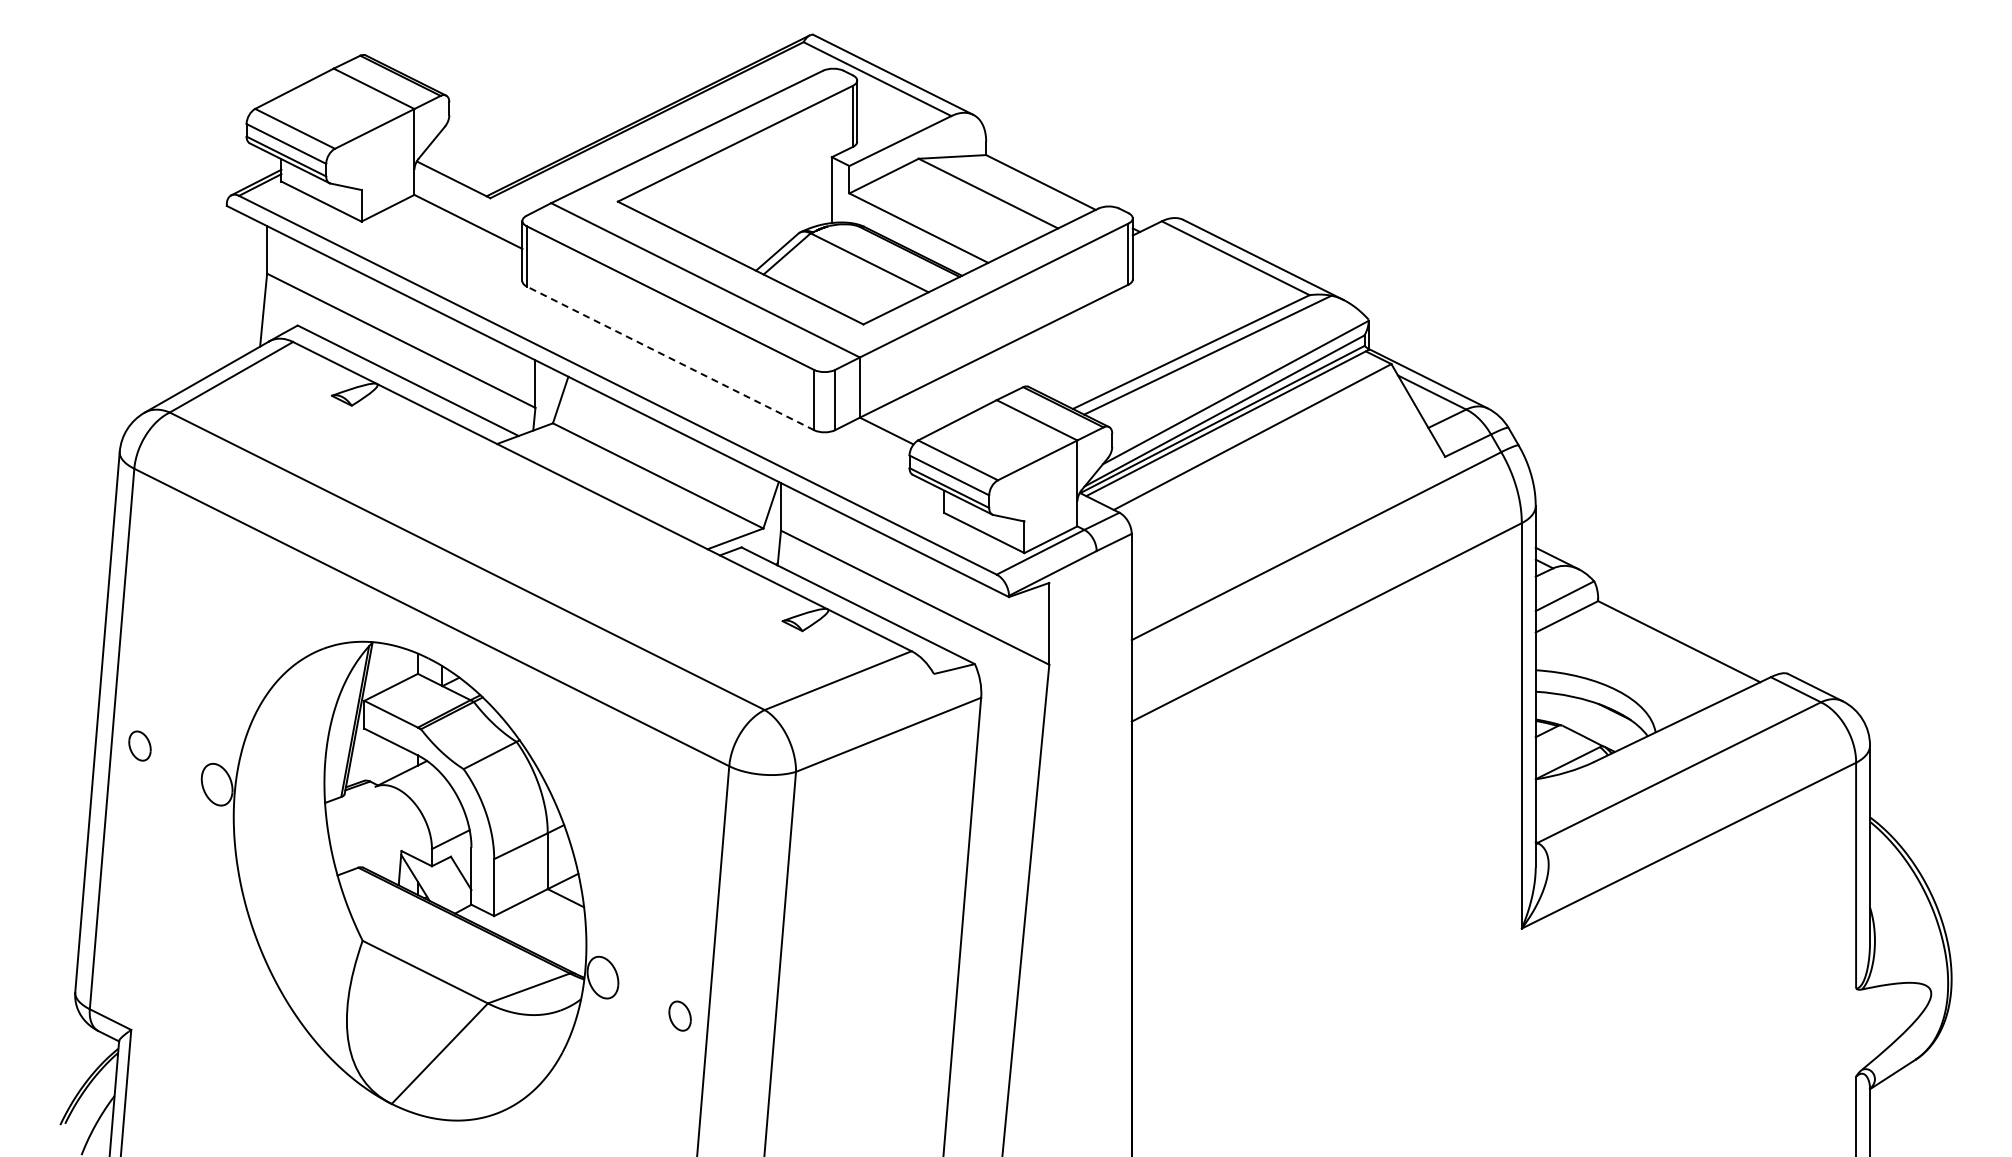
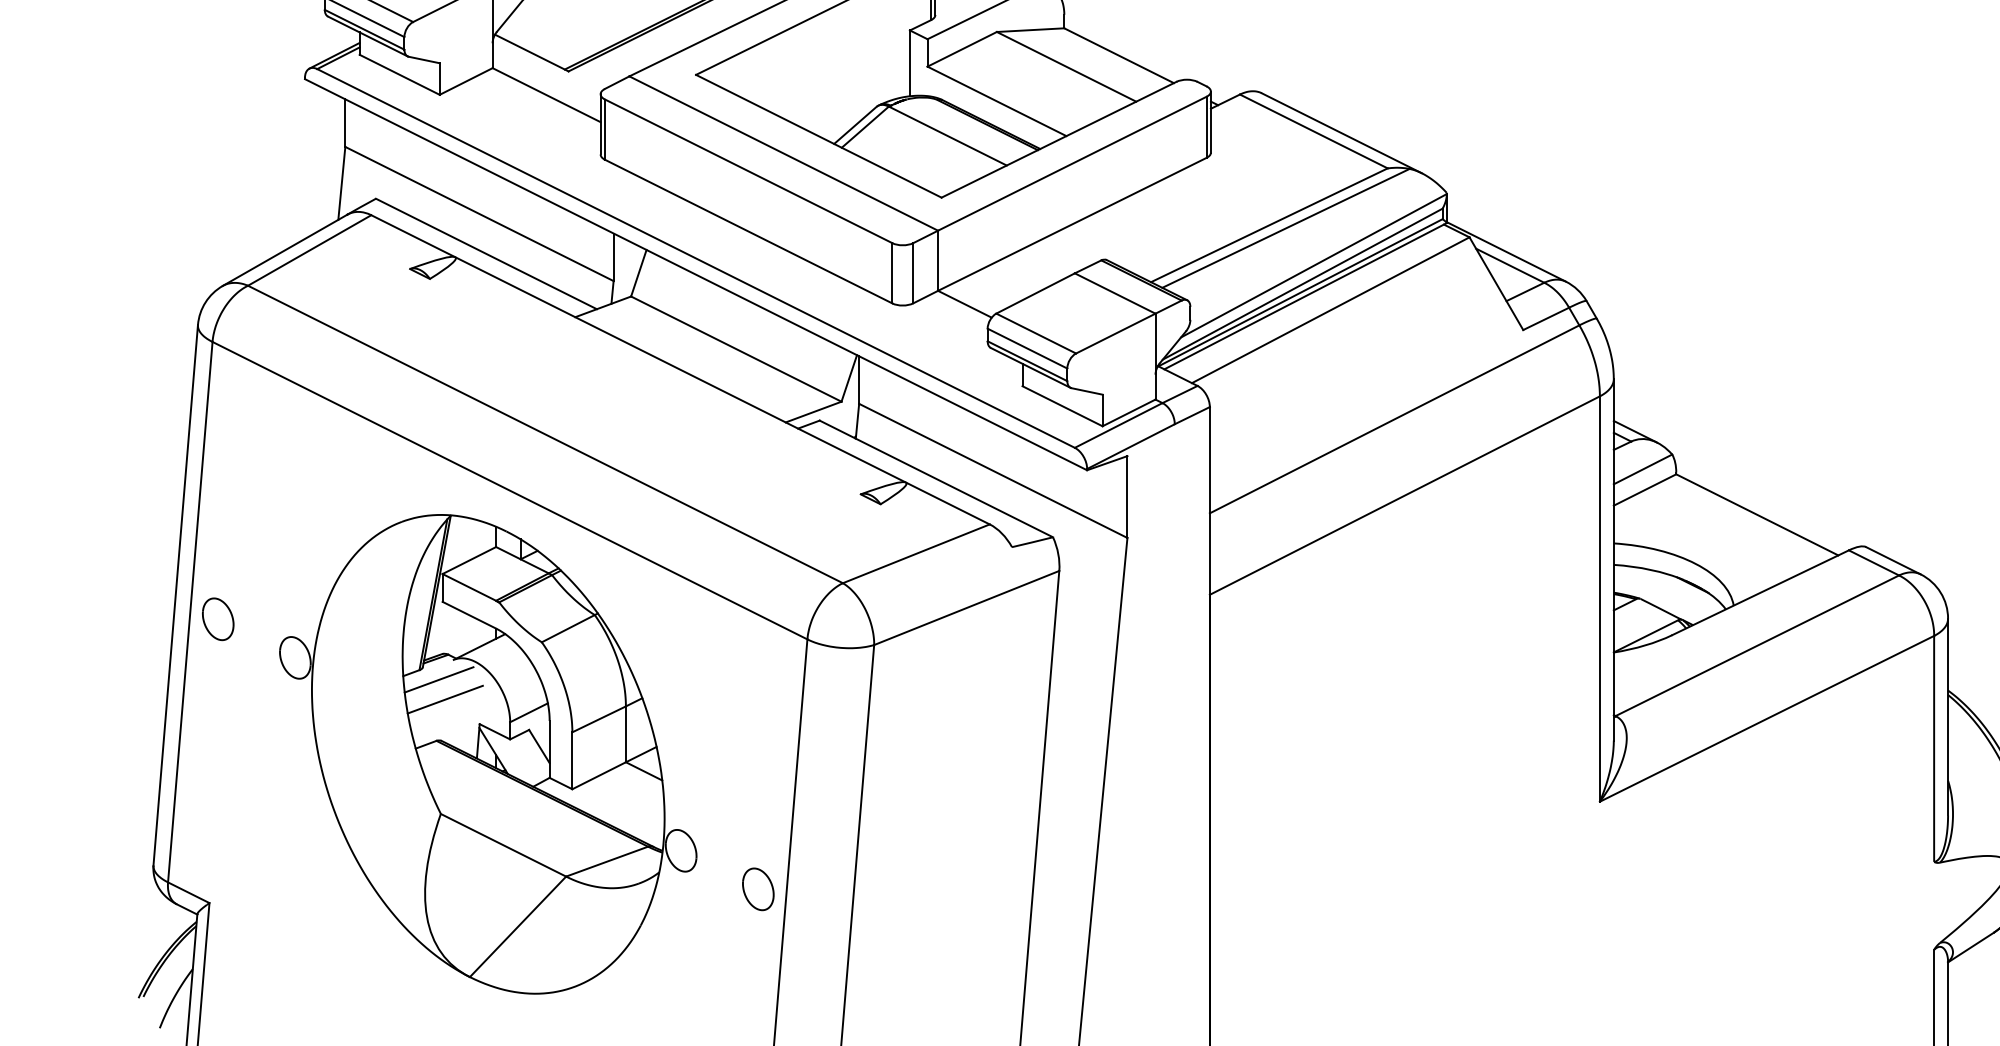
line: (670, 358) -> (748, 231), dashed -> solid
part: (139, 745) -> (217, 618), size x1.43
line: (360, 806) -> (438, 679), added
line: (366, 826) -> (444, 699), added
part: (679, 1015) -> (757, 888), size x1.43

